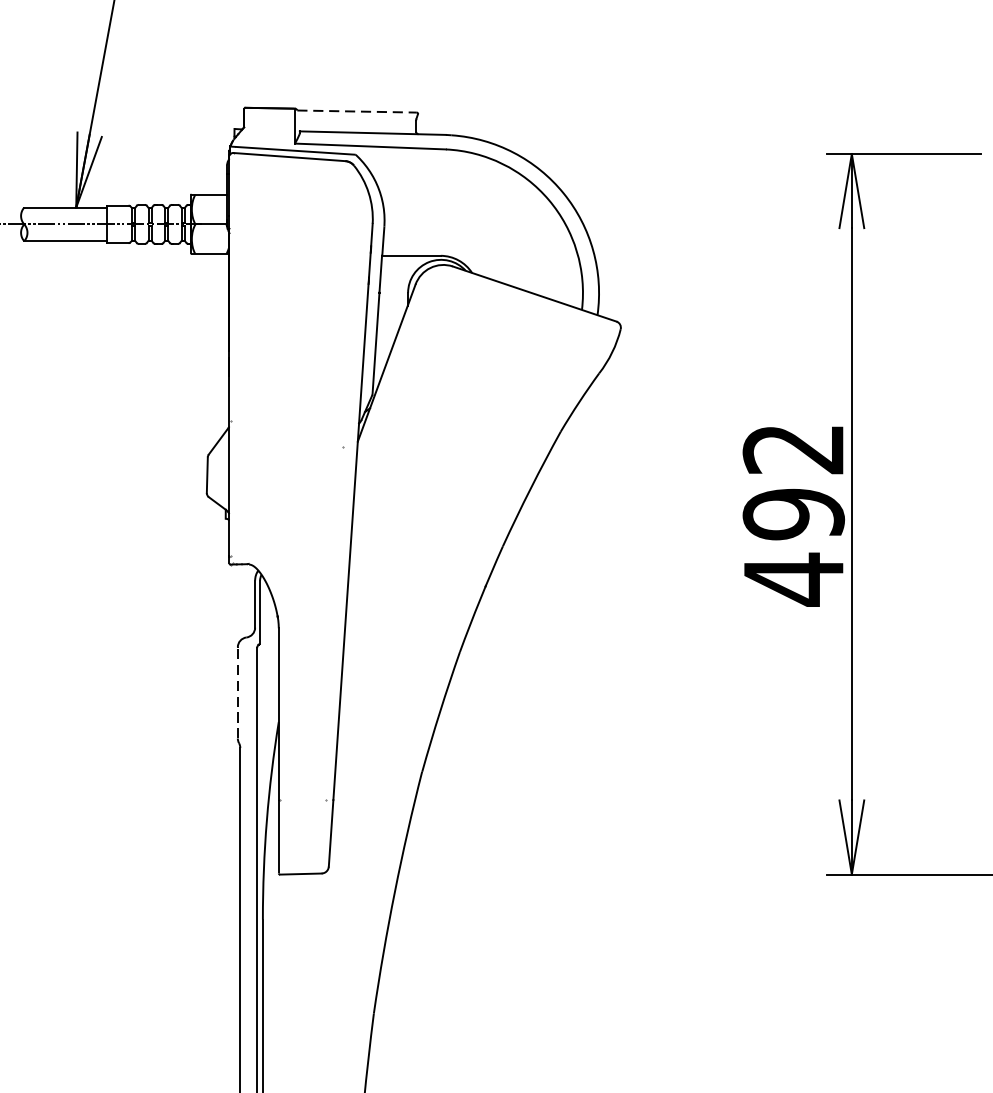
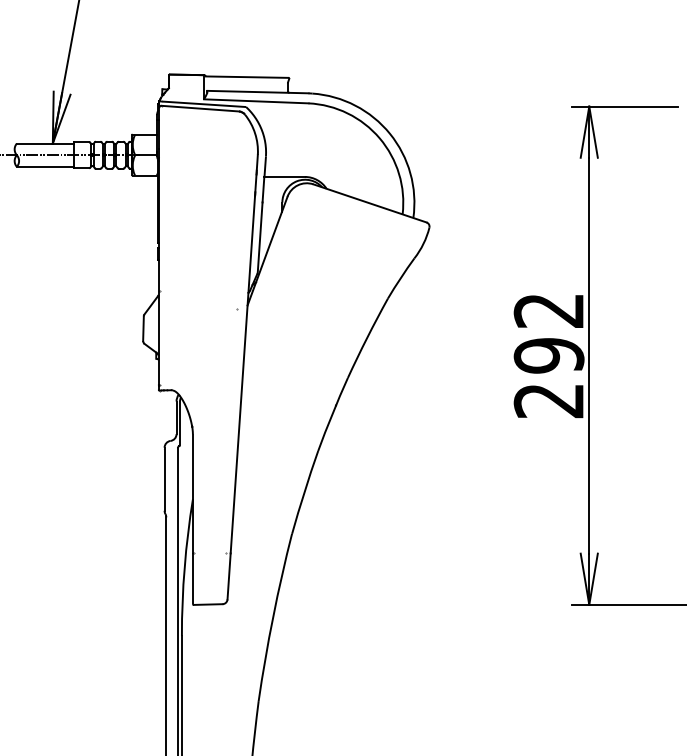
line: (357, 112) -> (247, 77), dashed -> solid
text: (792, 579) -> (548, 400), 492 -> 292
line: (237, 693) -> (164, 479), dashed -> solid

